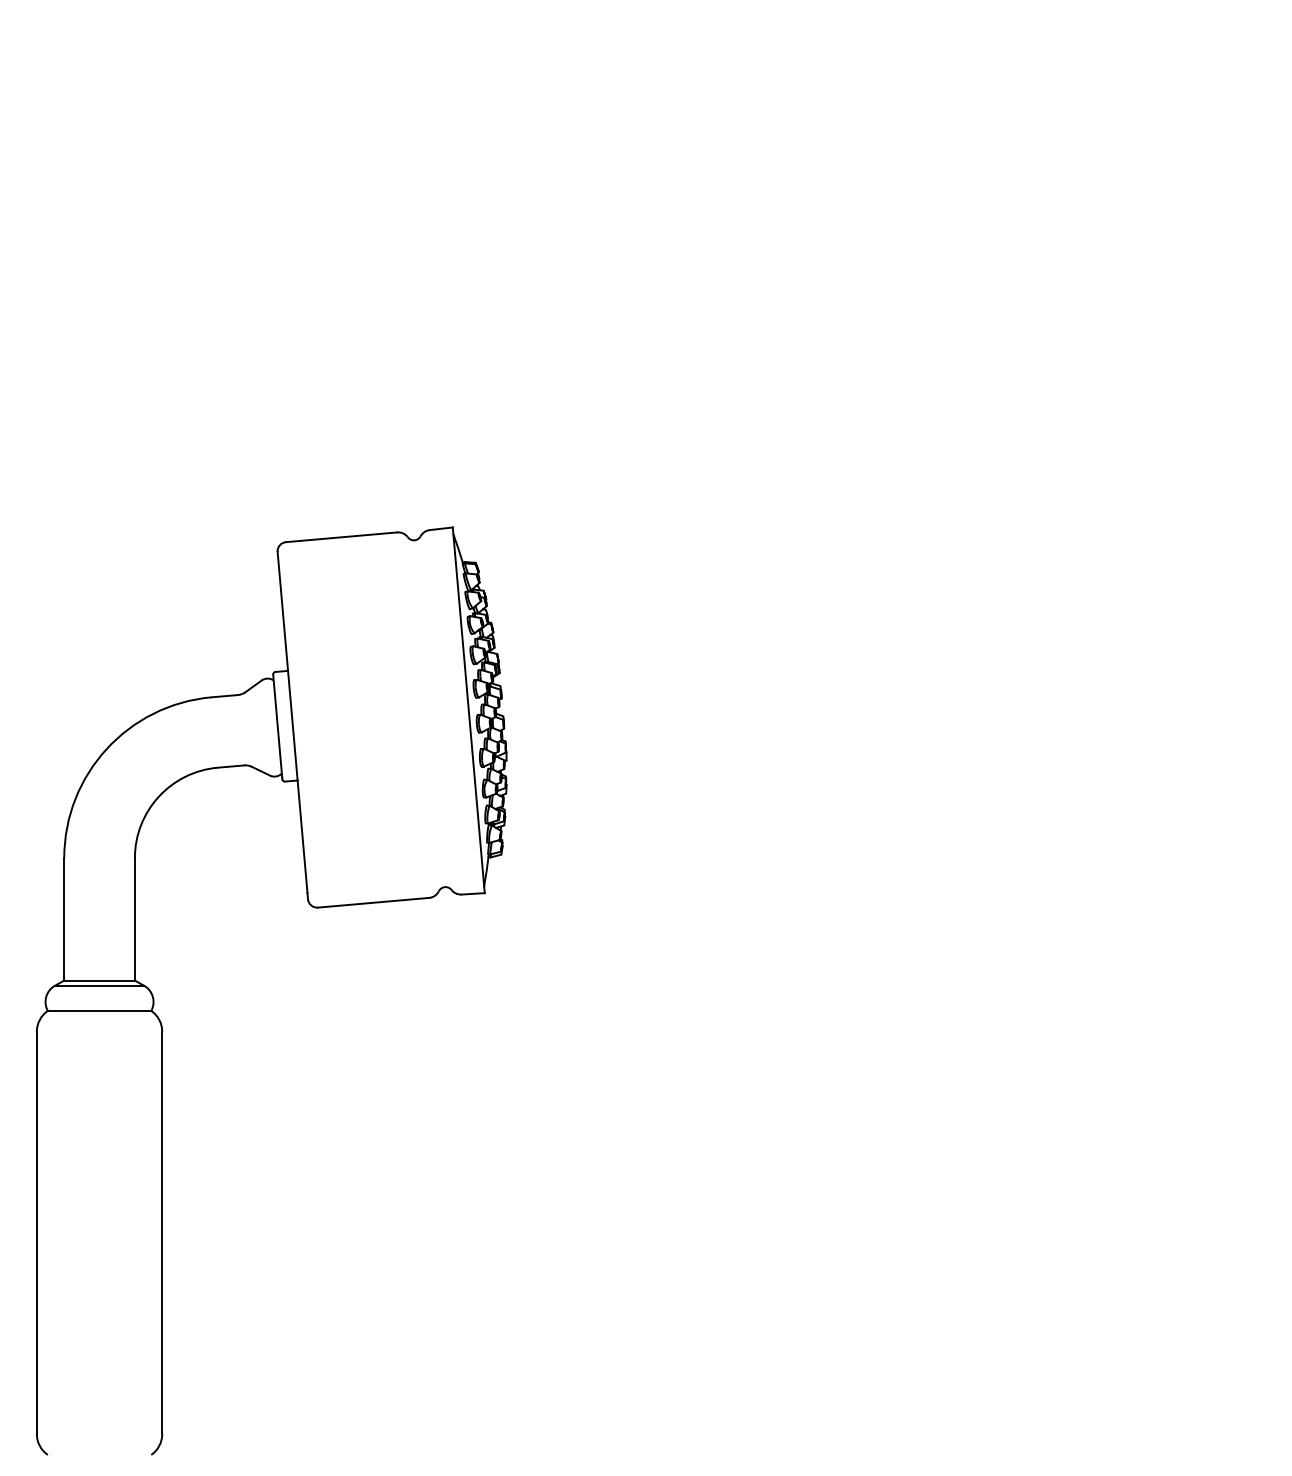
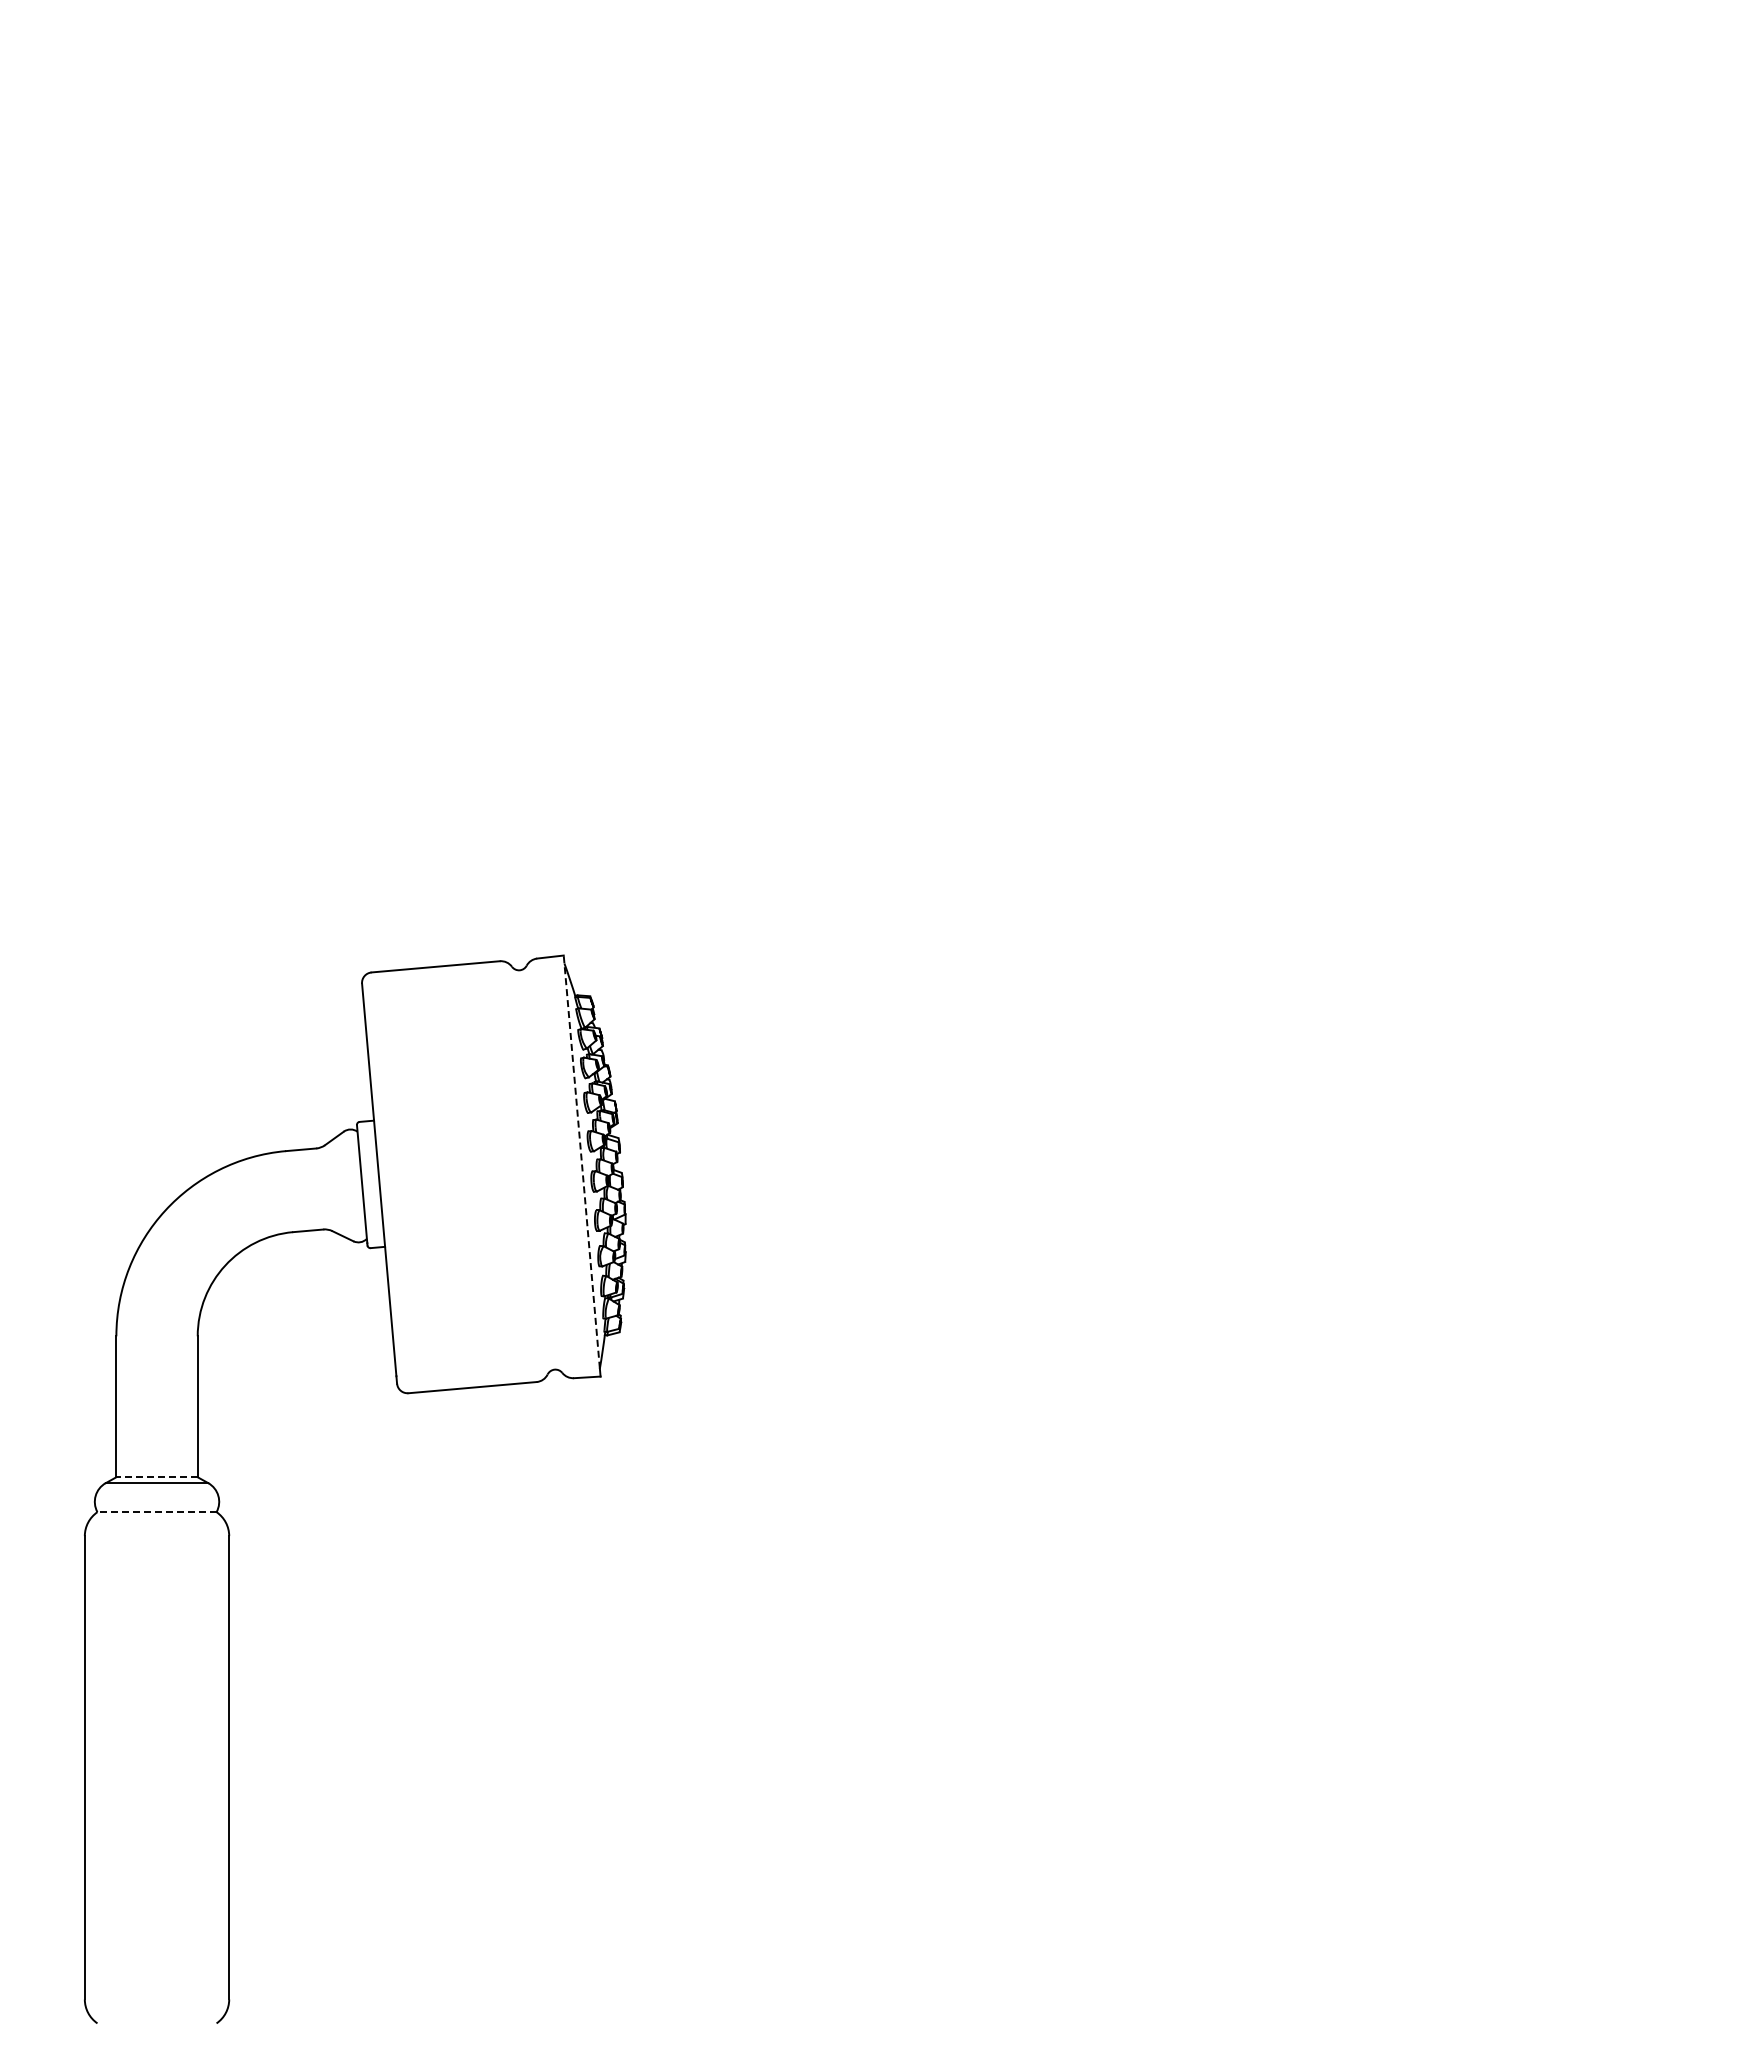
line: (468, 706) -> (581, 1161), solid -> dashed
line: (99, 980) -> (157, 1477), solid -> dashed
line: (99, 1011) -> (157, 1512), solid -> dashed

